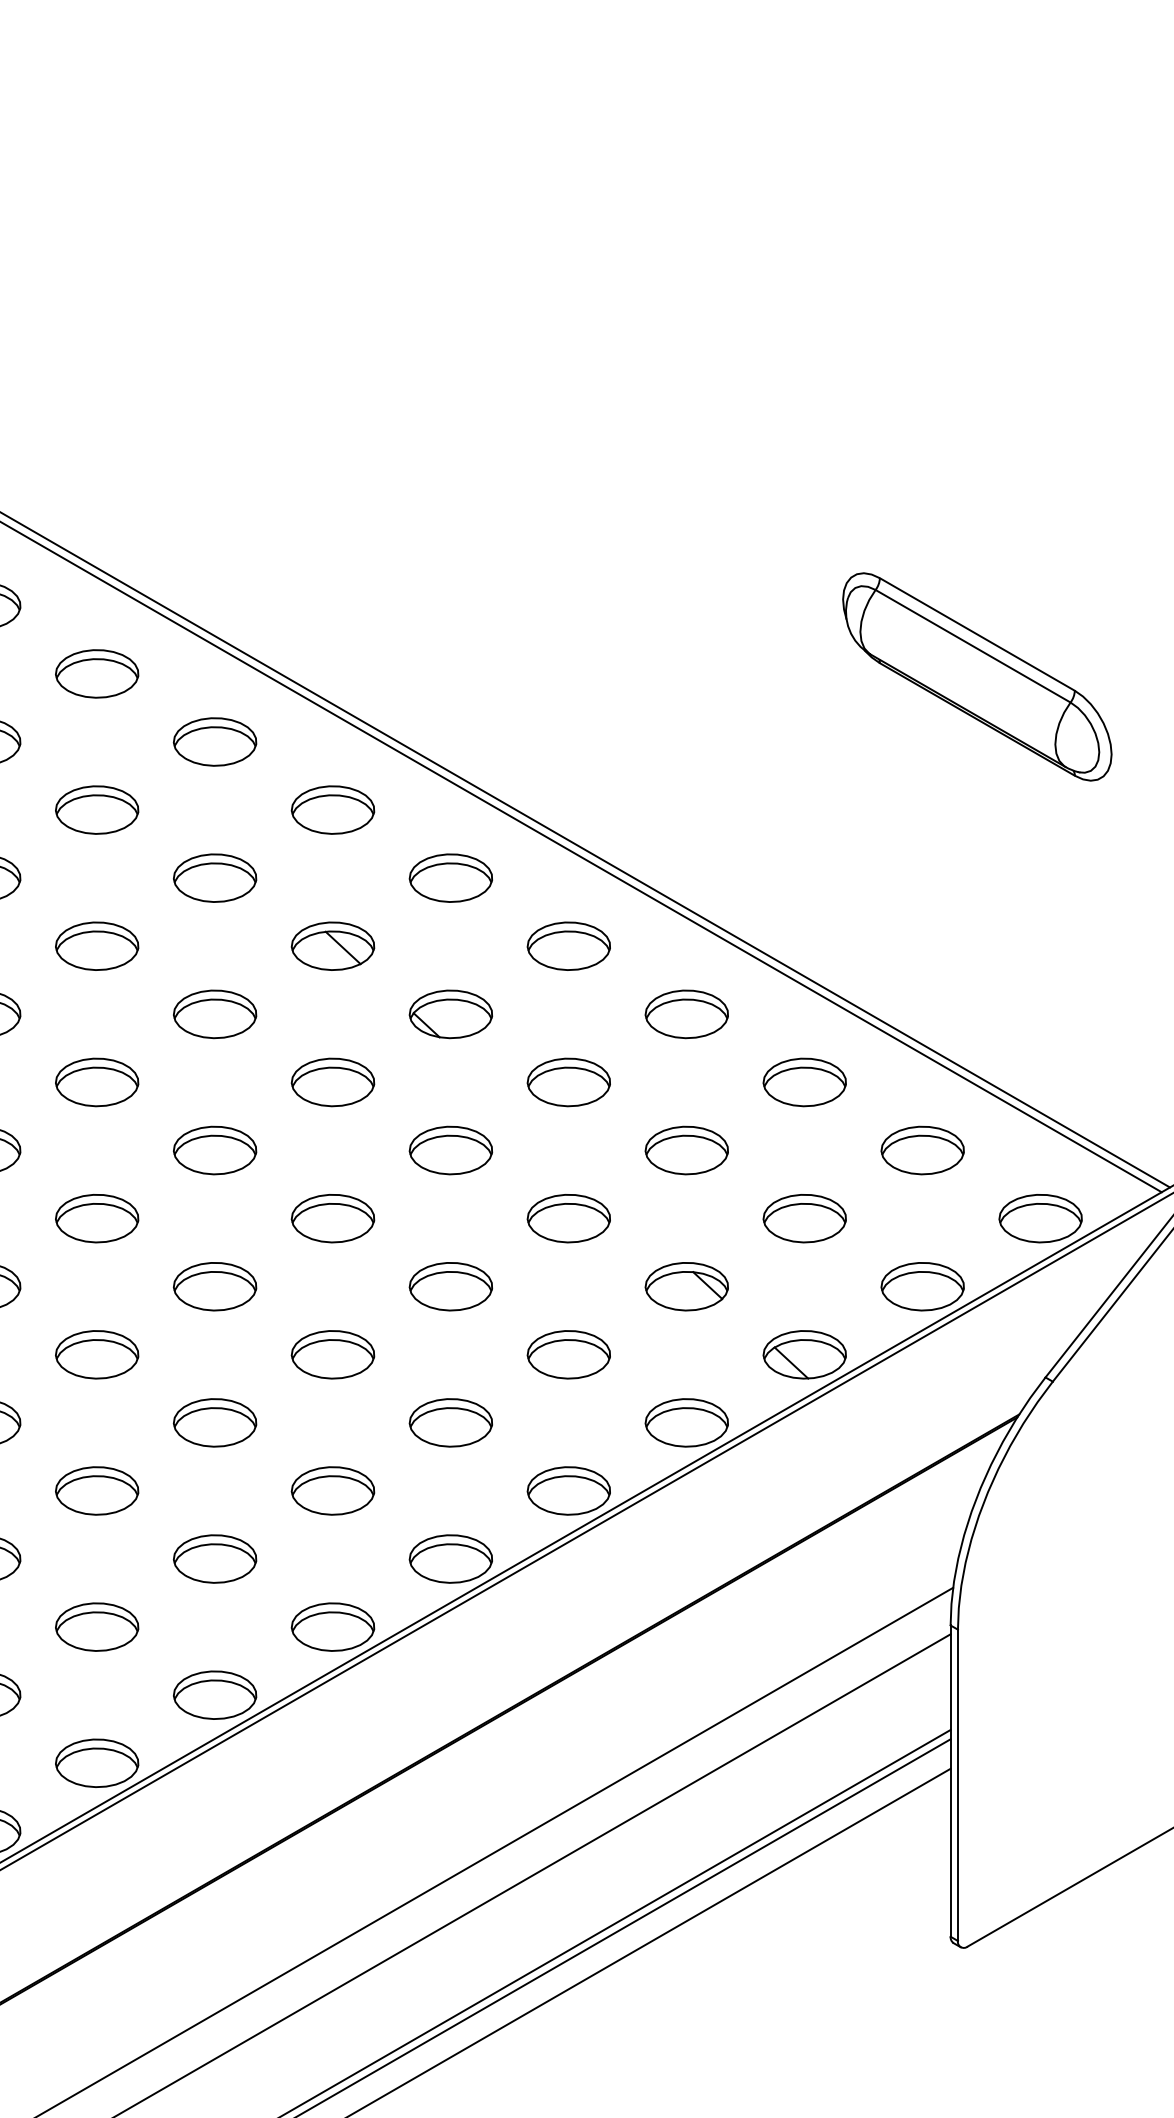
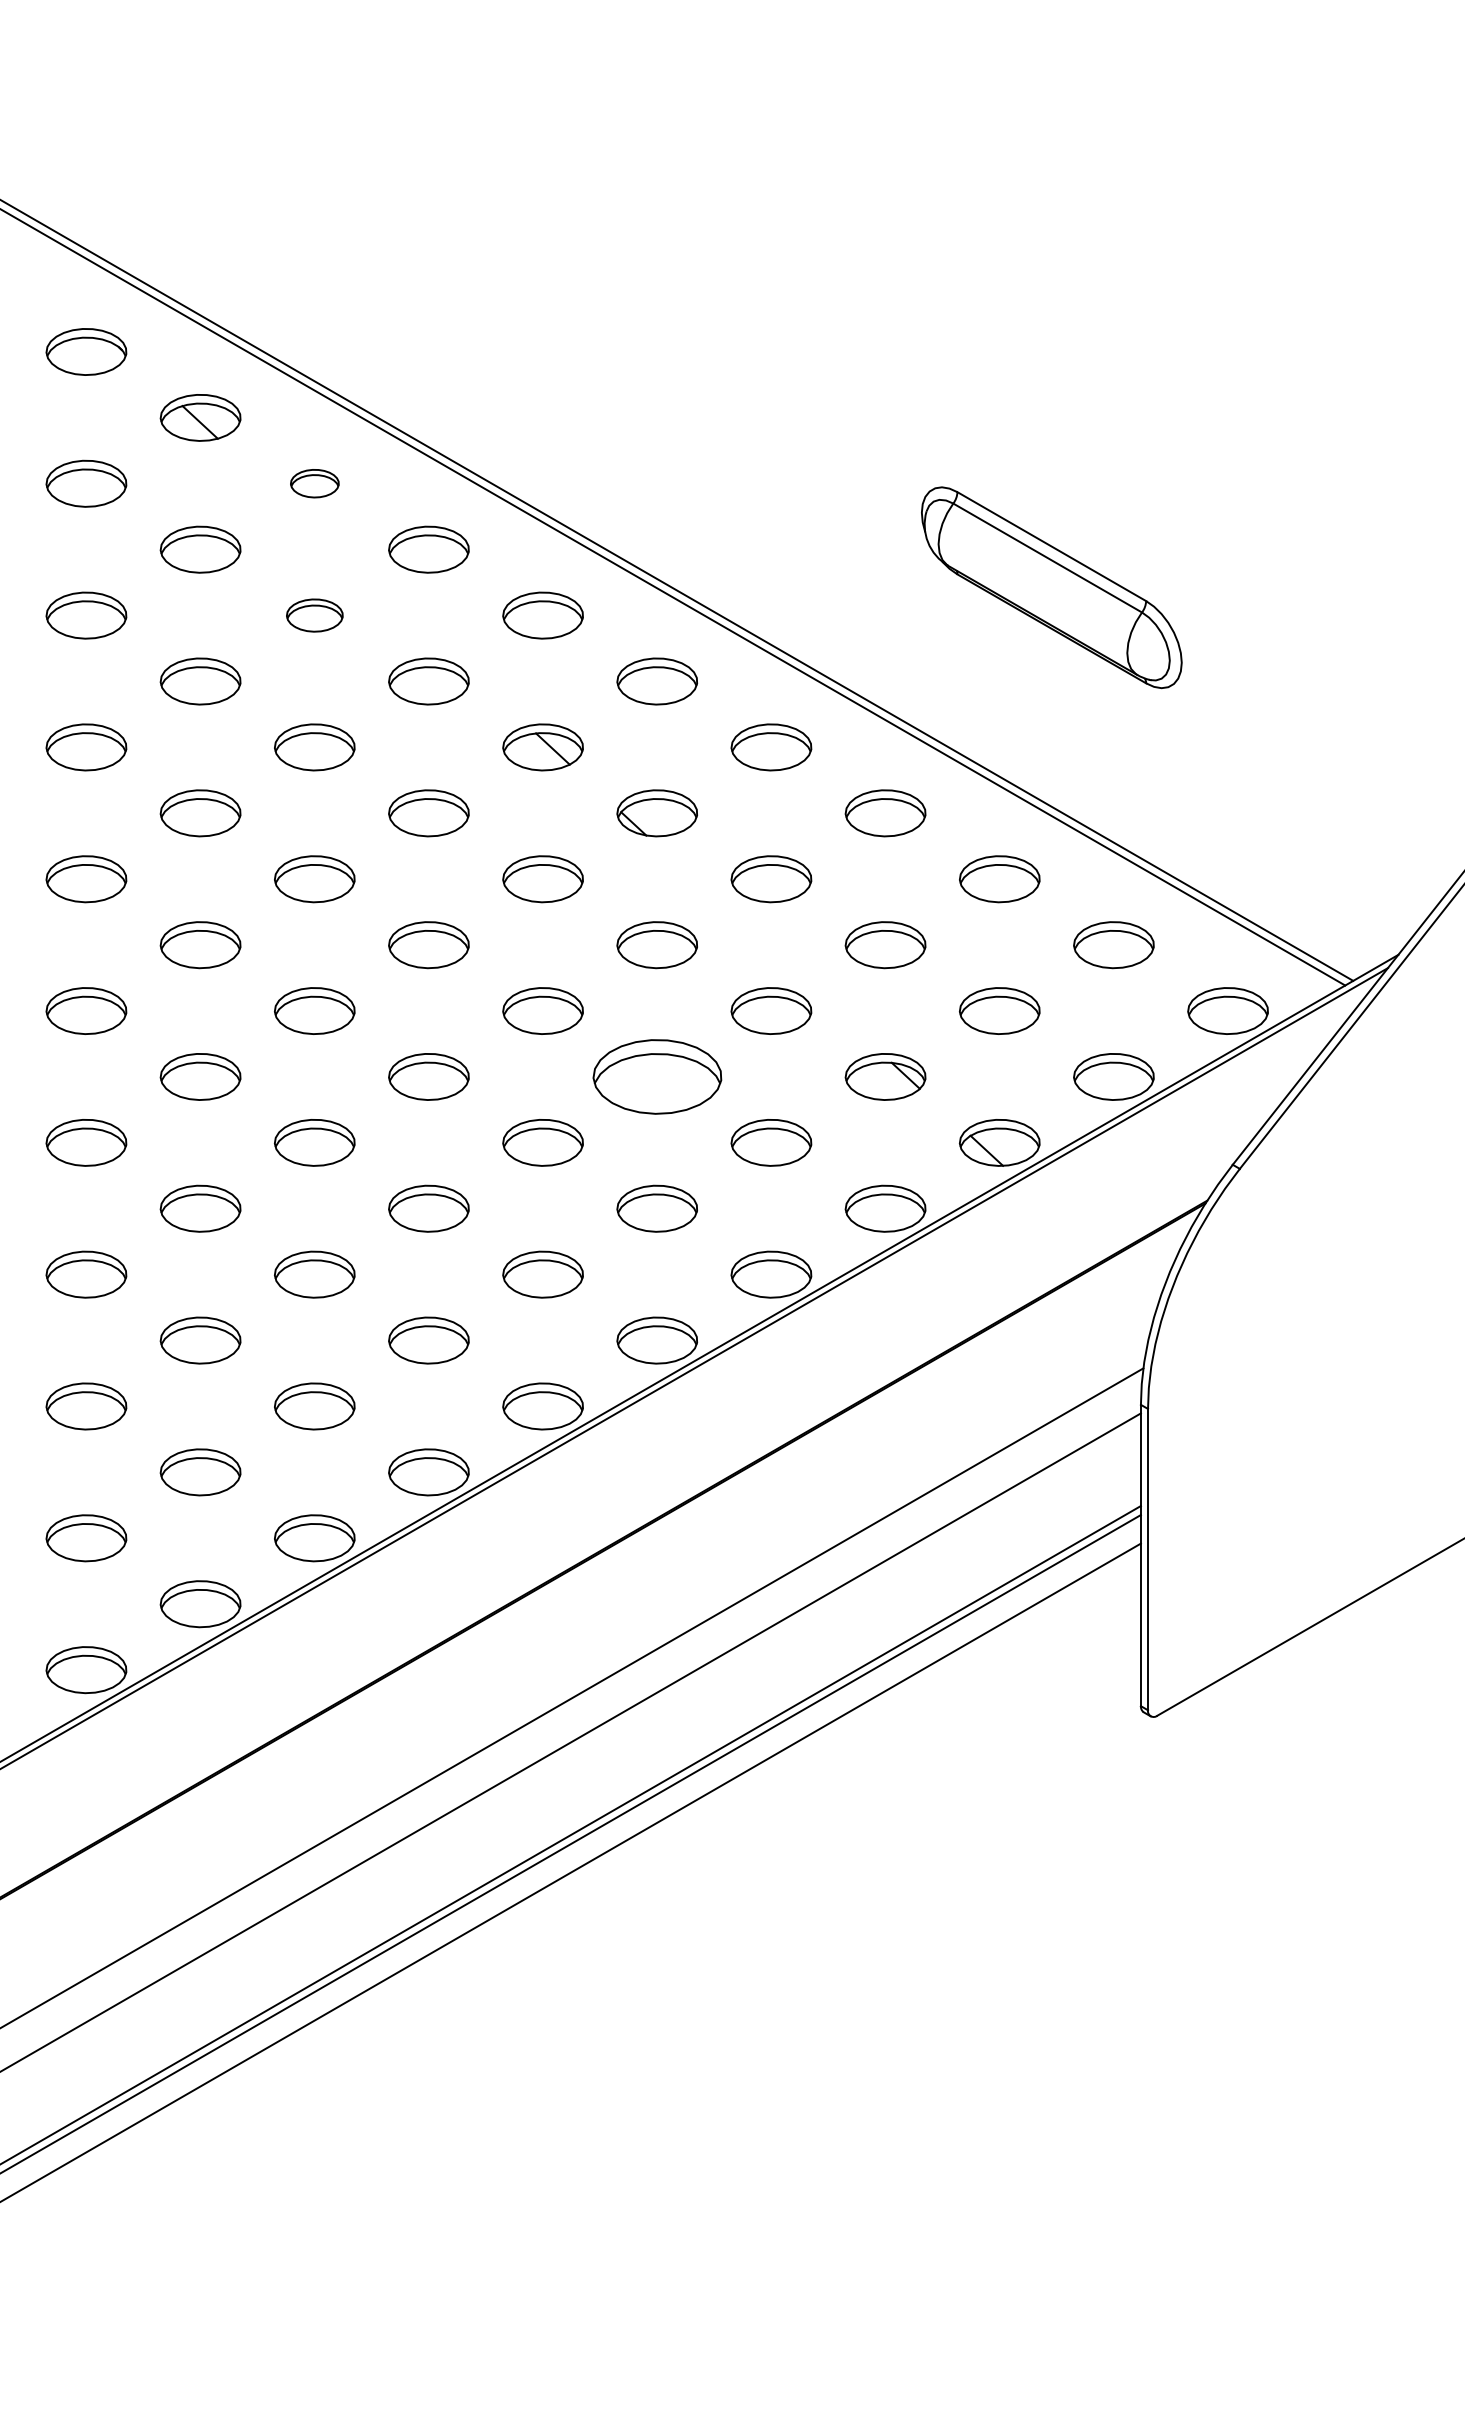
part: (96, 673) -> (314, 483), size x0.6
part: (977, 676) -> (1051, 587), moved
part: (96, 809) -> (314, 615), size x0.7
part: (450, 1286) -> (656, 1076), size x1.6

